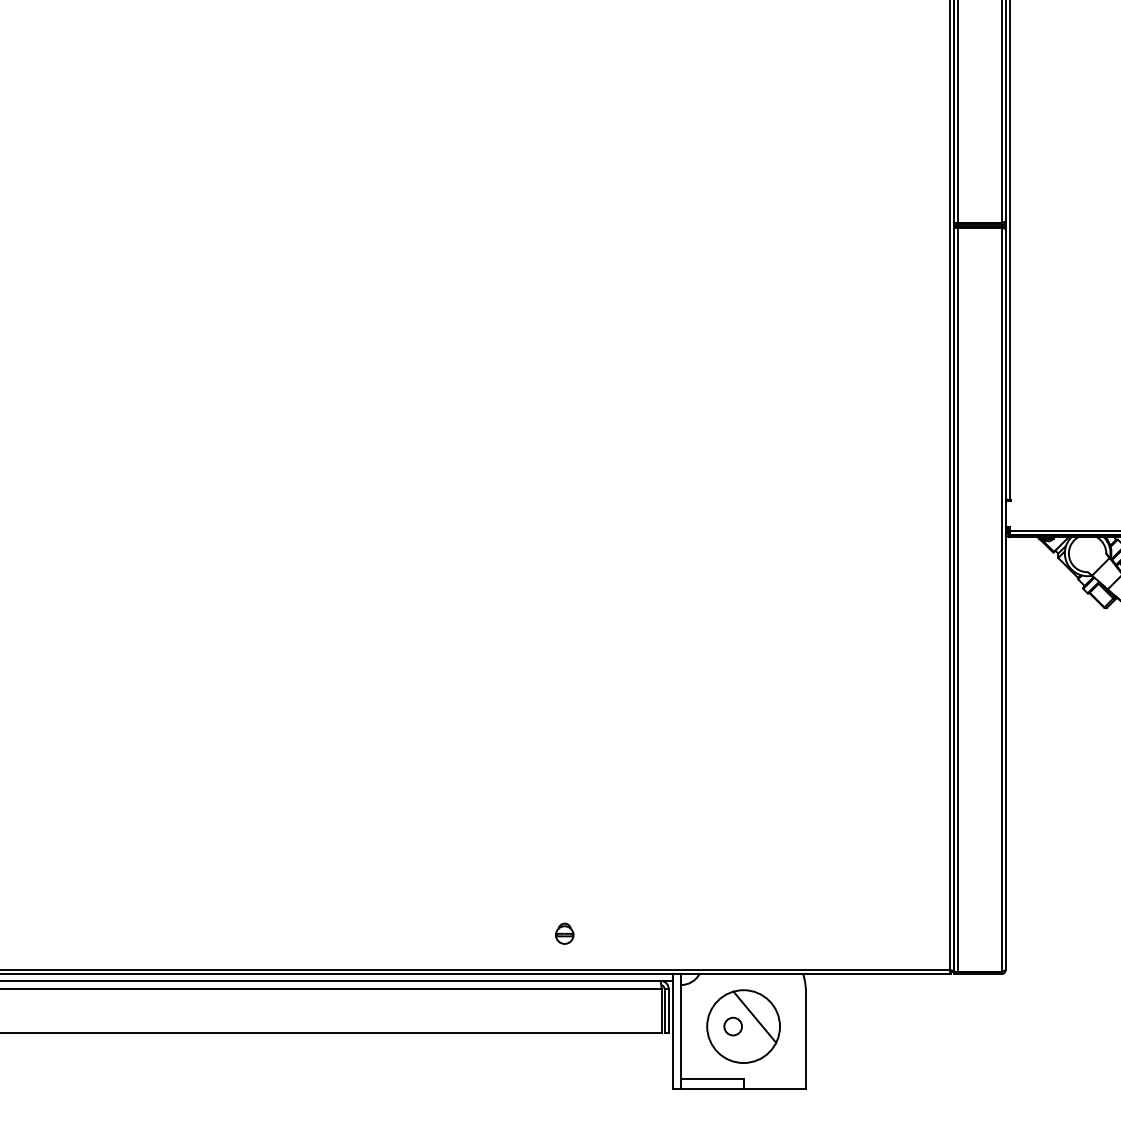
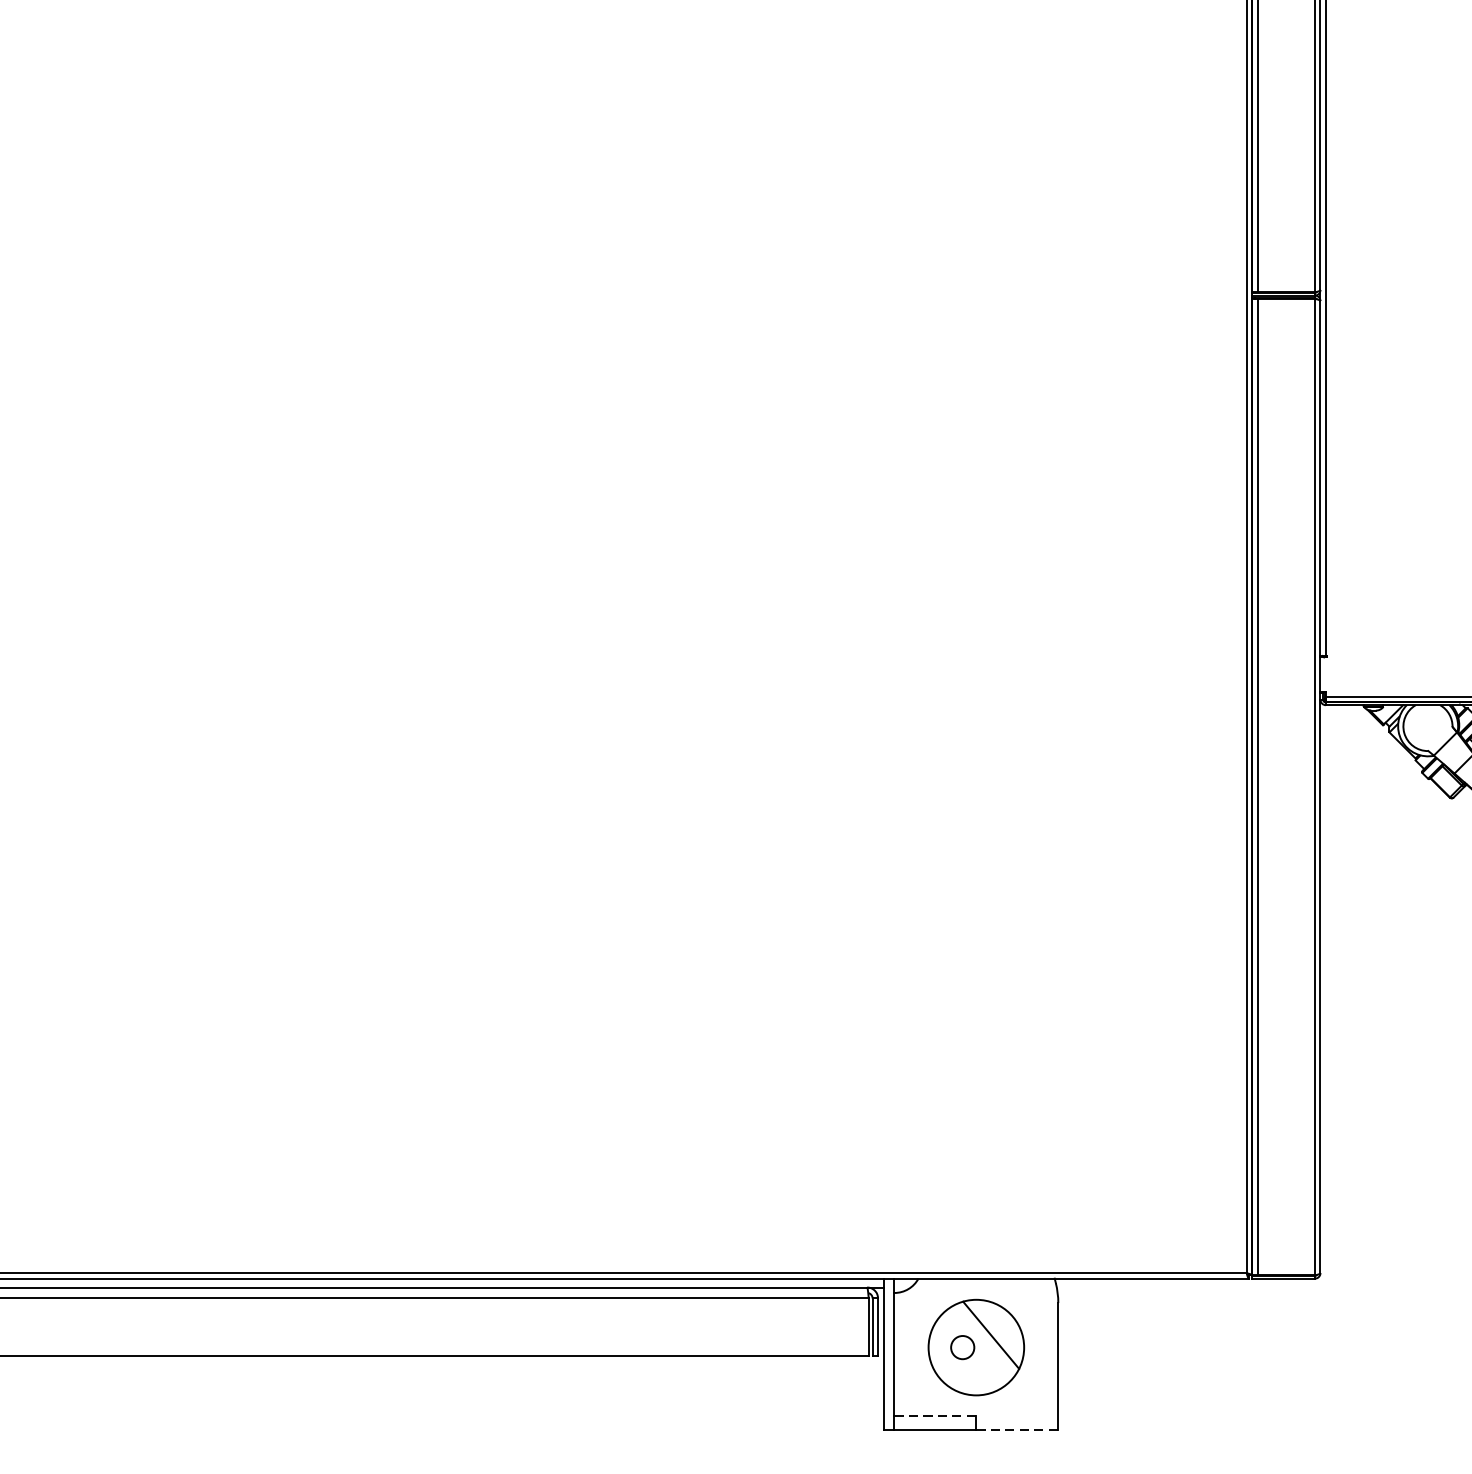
part: (564, 933) -> (741, 1225), removed
line: (712, 1078) -> (935, 1415), solid -> dashed
line: (775, 1089) -> (1018, 1430), solid -> dashed

